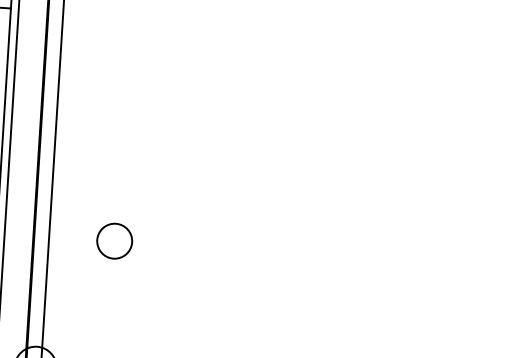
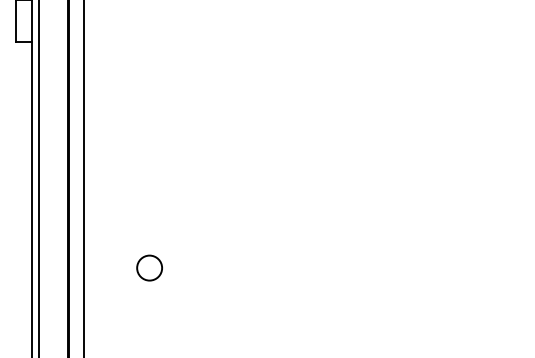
circle: (114, 240) -> (149, 267), size x0.71

